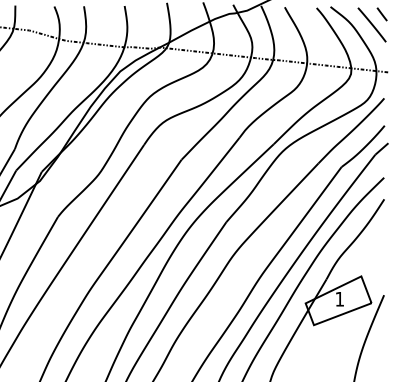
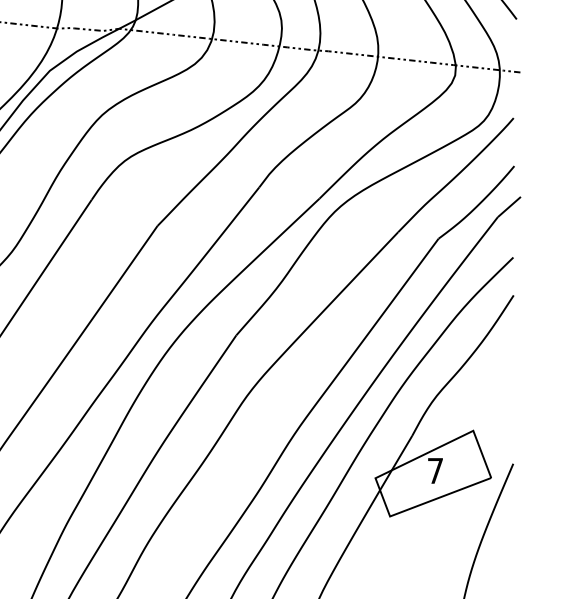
text: (339, 299) -> (434, 471), 1 -> 7

